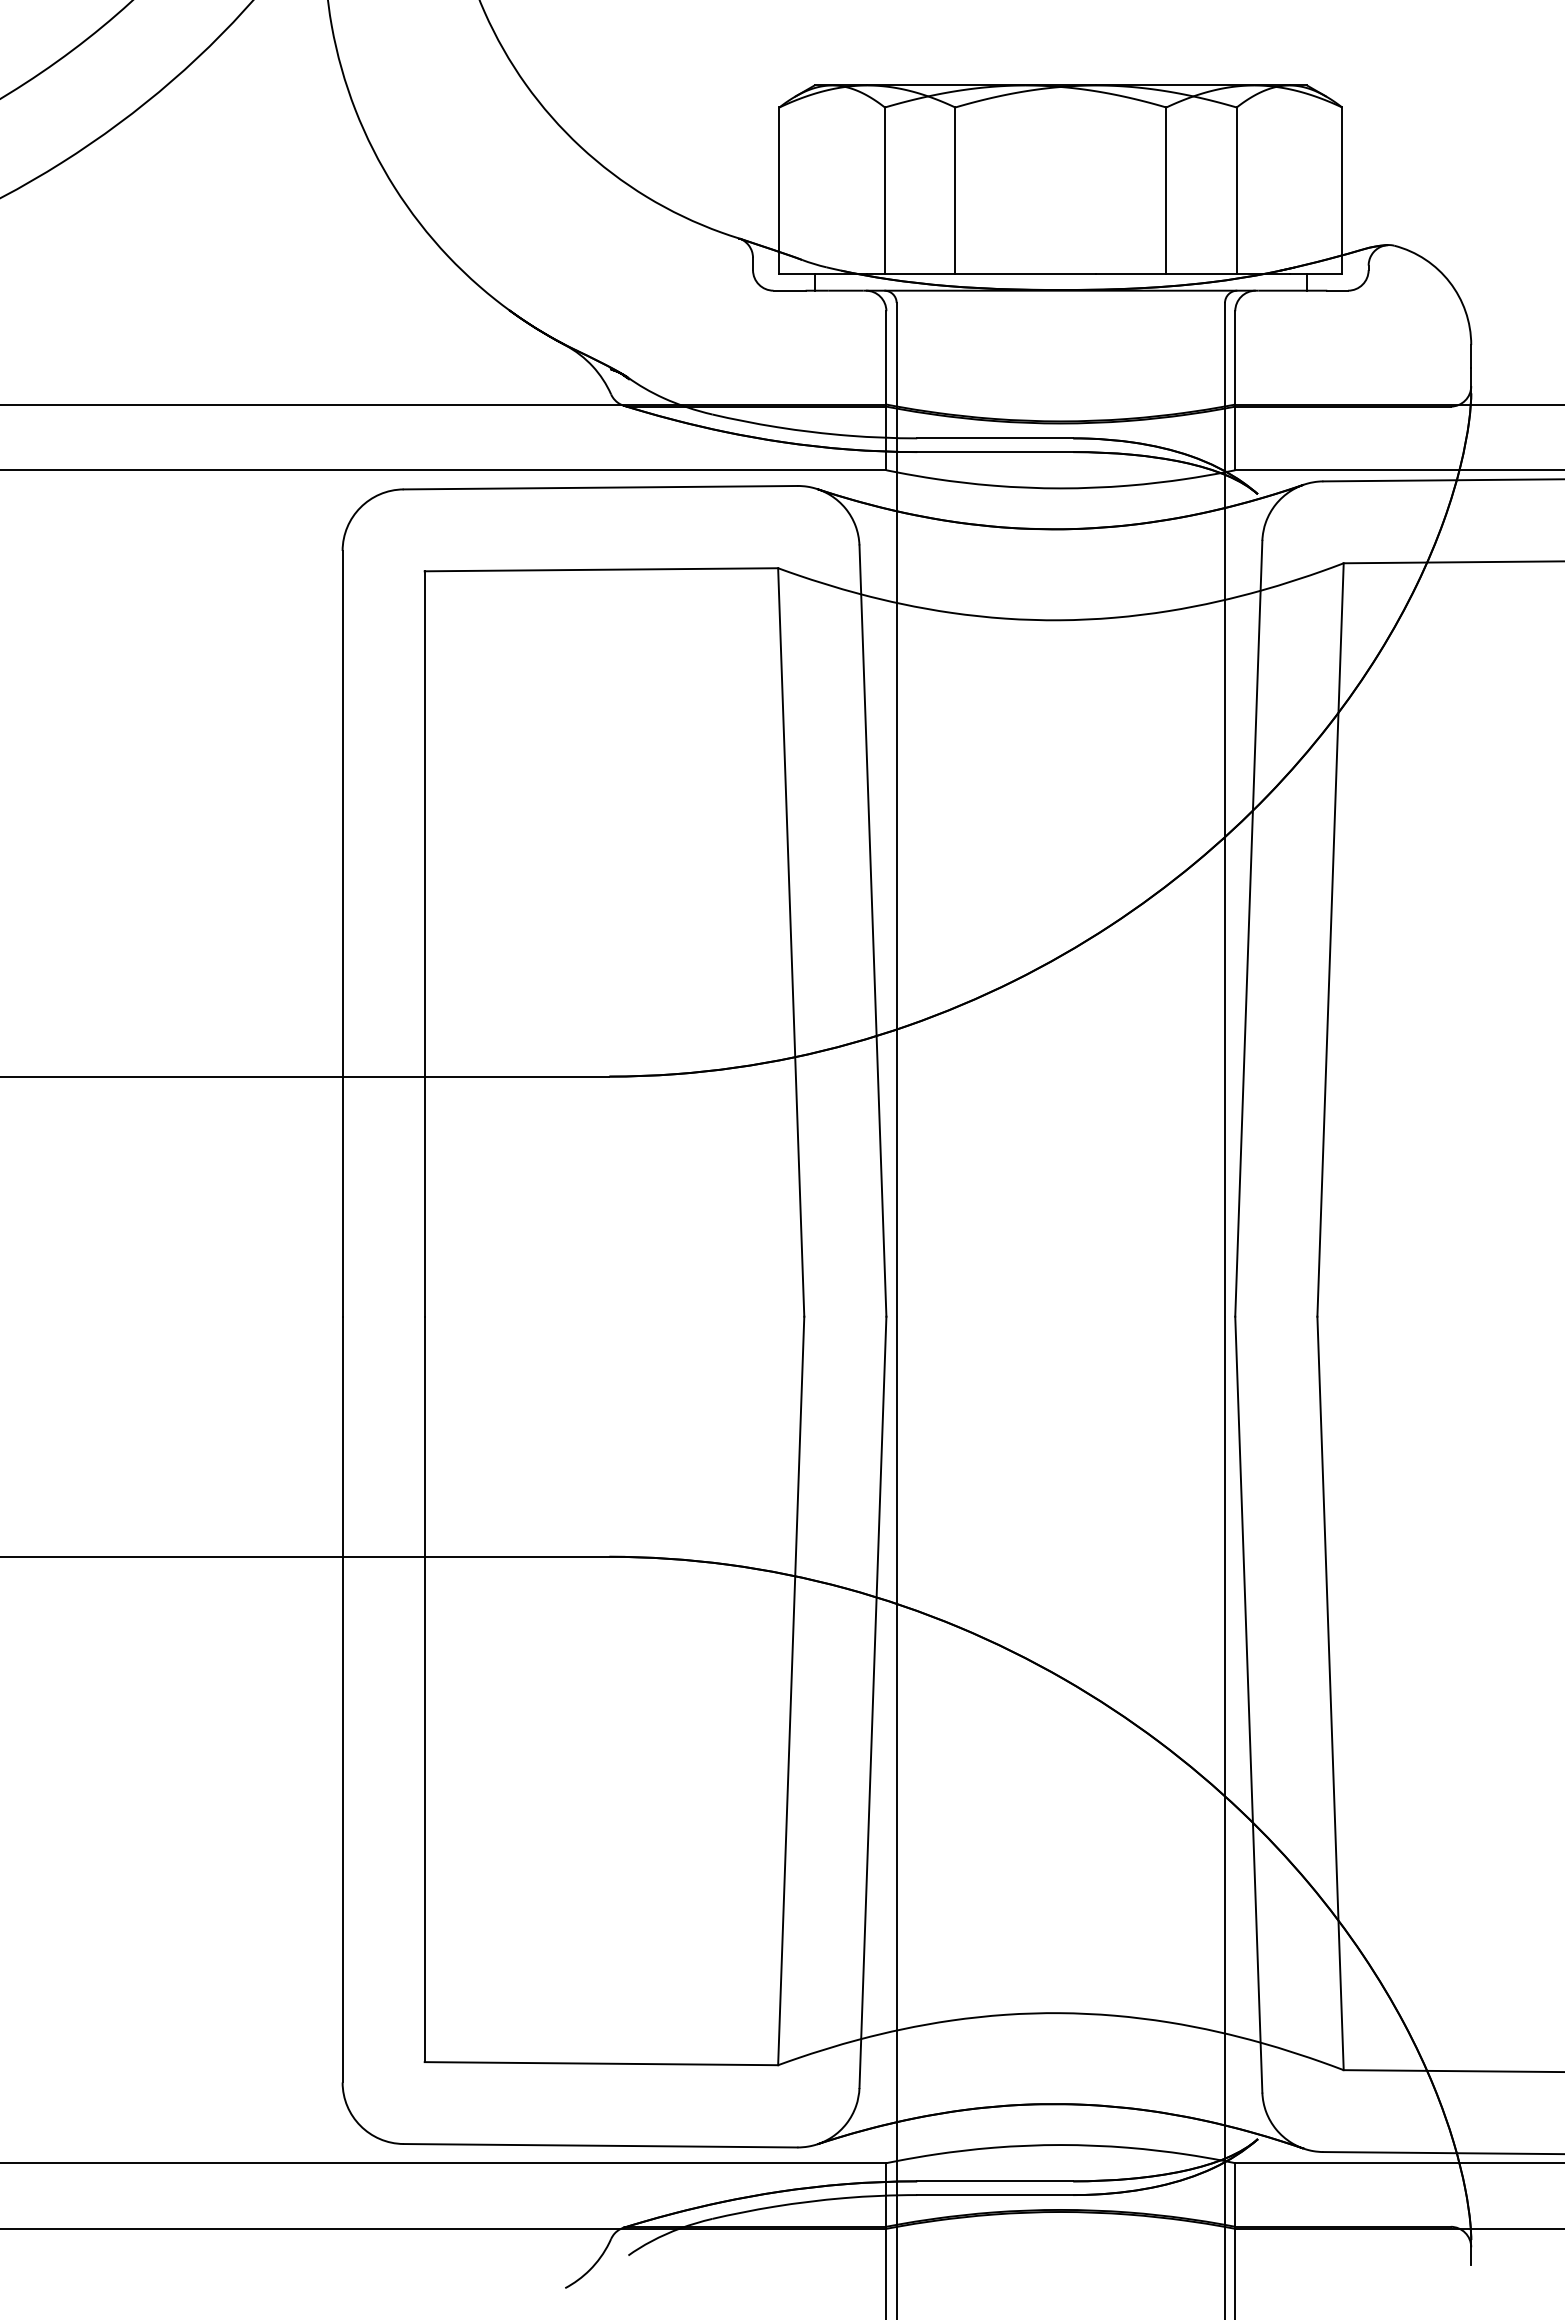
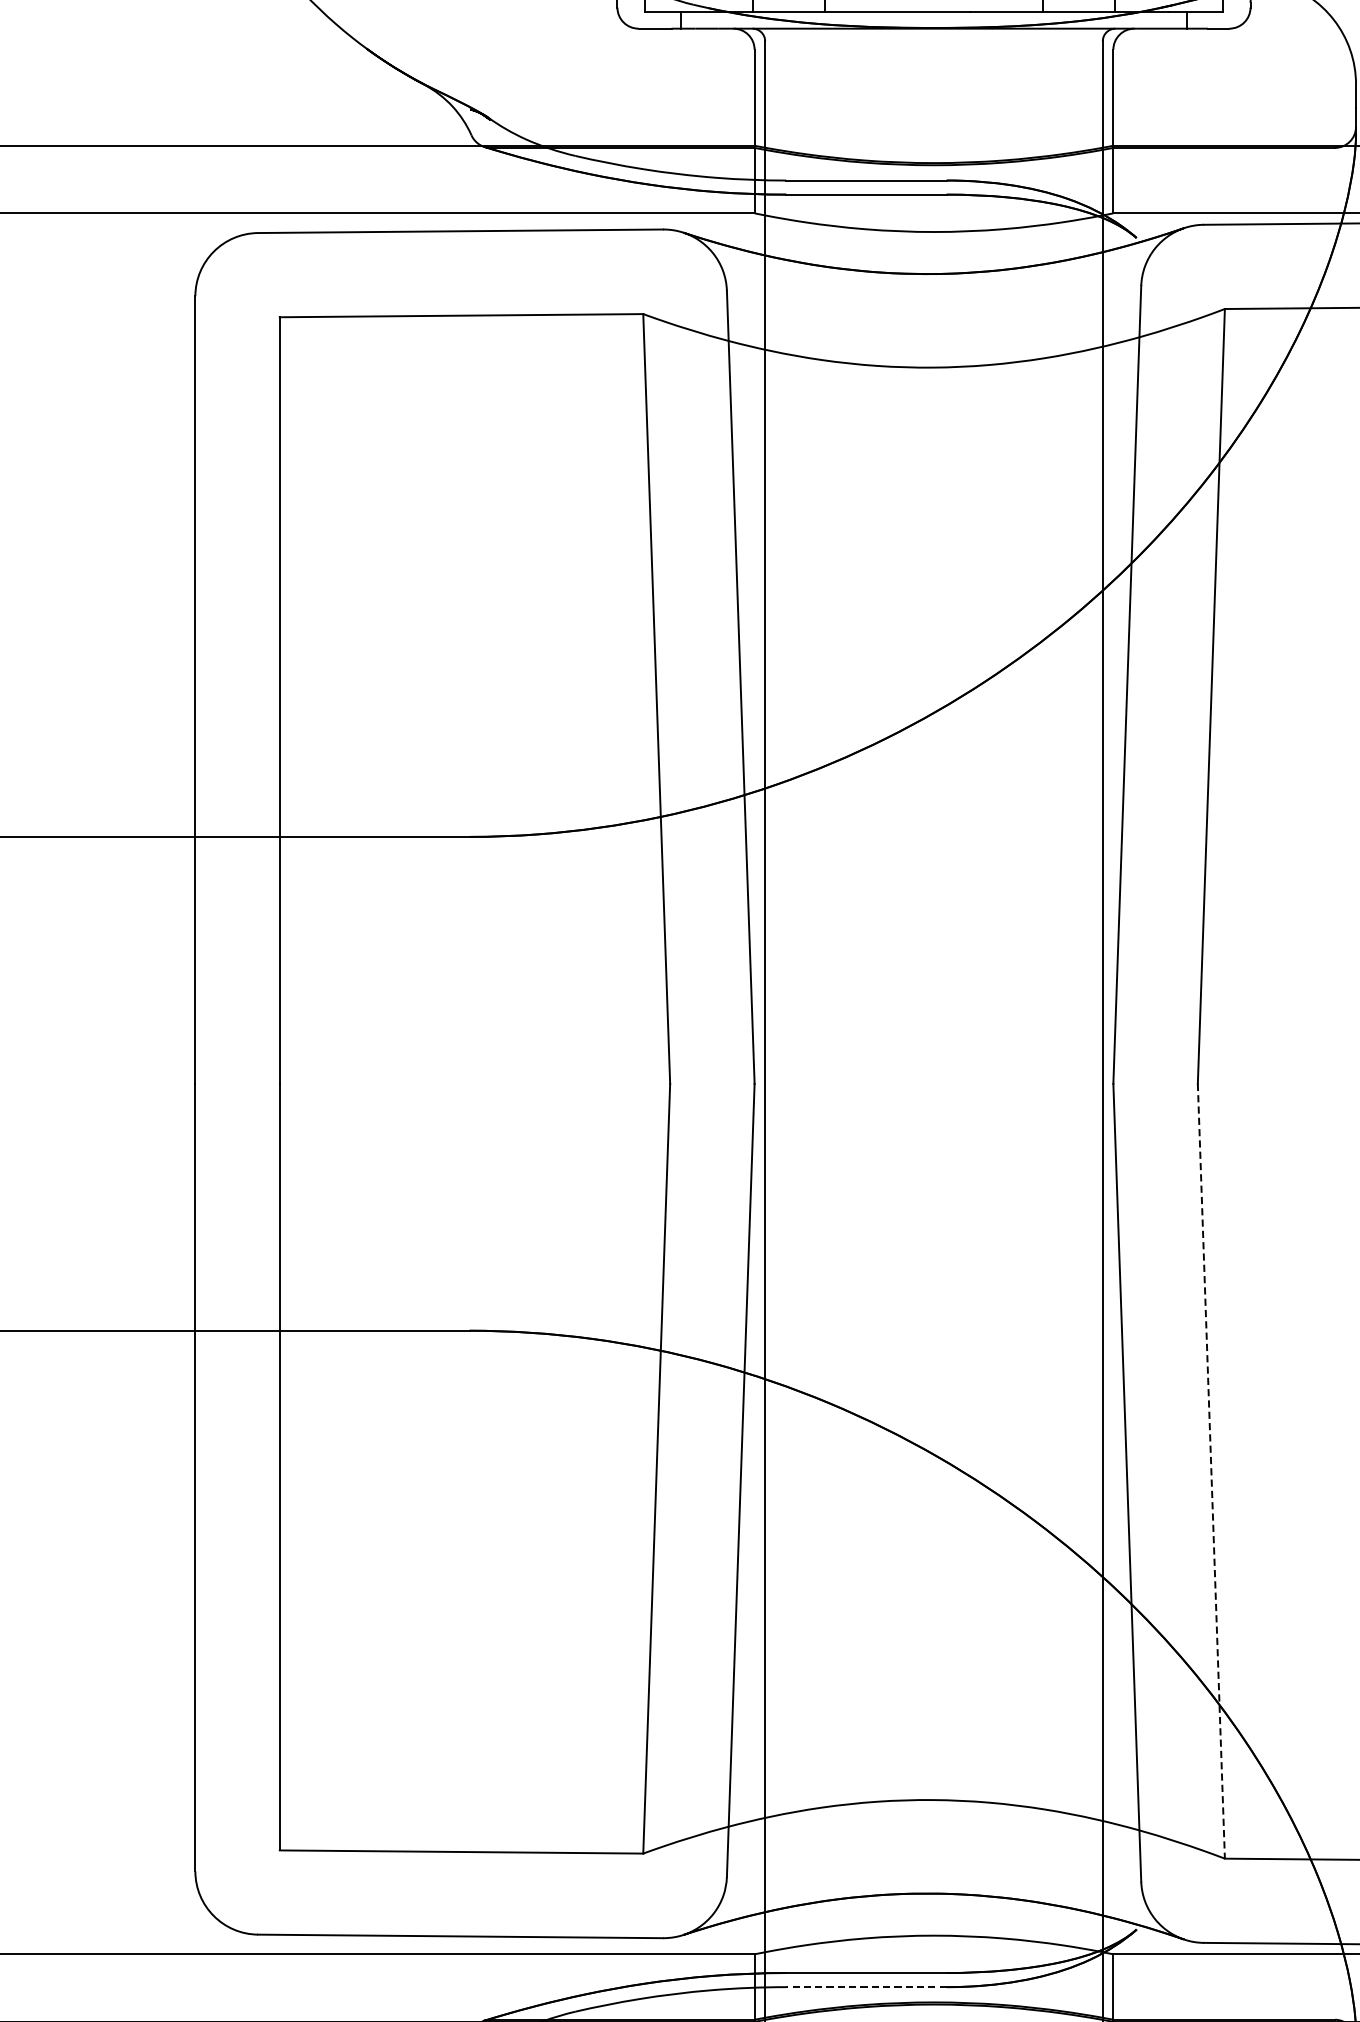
line: (1330, 1693) -> (1211, 1471), solid -> dashed
line: (994, 2195) -> (865, 1987), solid -> dashed

